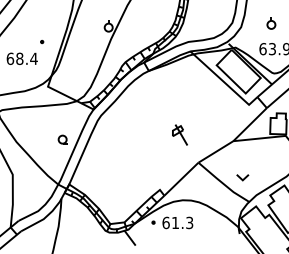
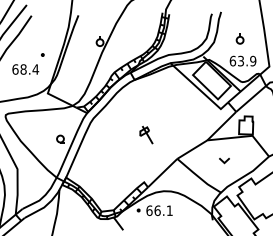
part: (180, 134) -> (146, 134), moved
part: (242, 178) -> (224, 161), moved
text: (182, 222) -> (163, 210), 61.3 -> 66.1

